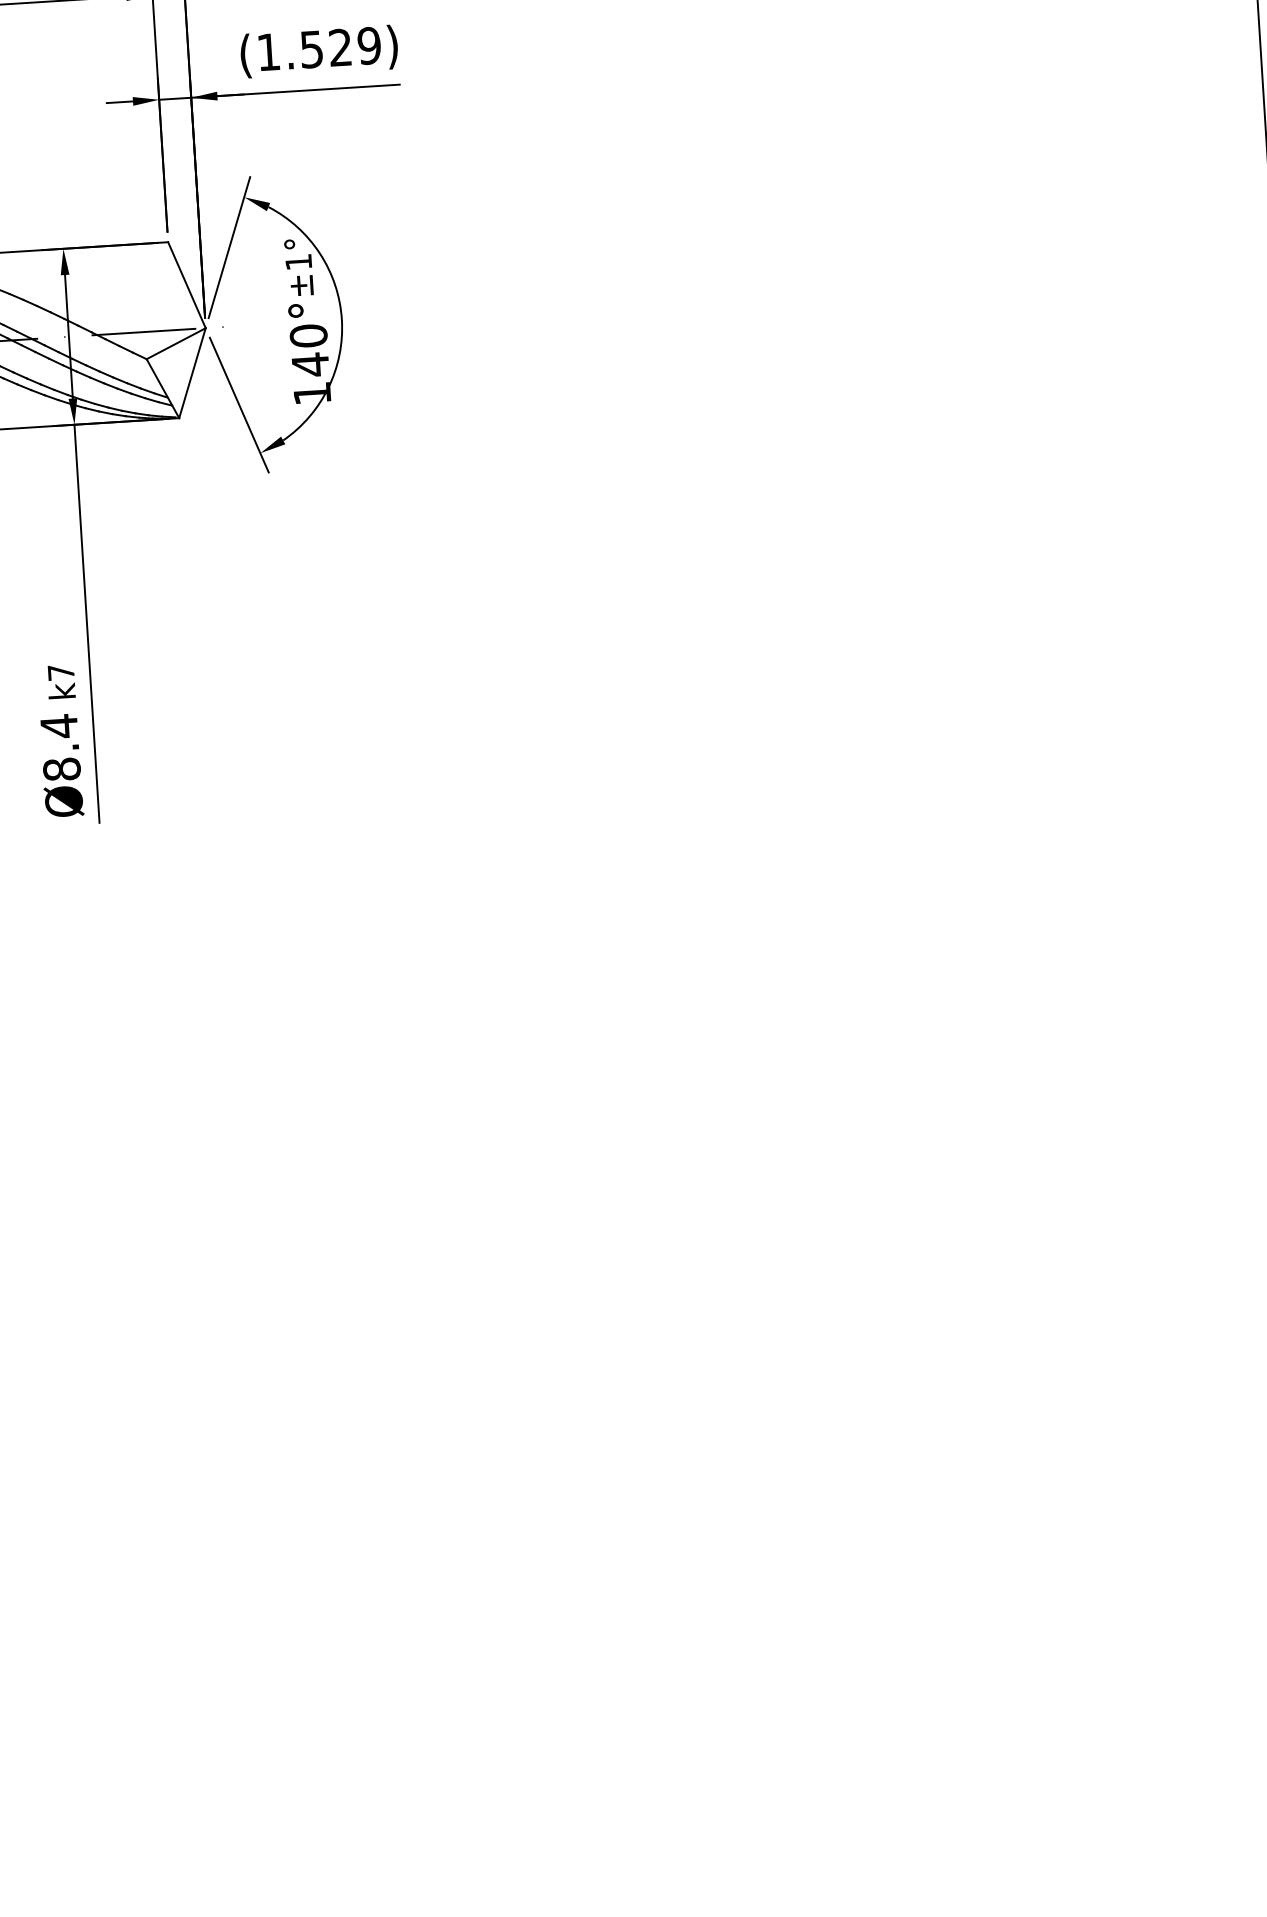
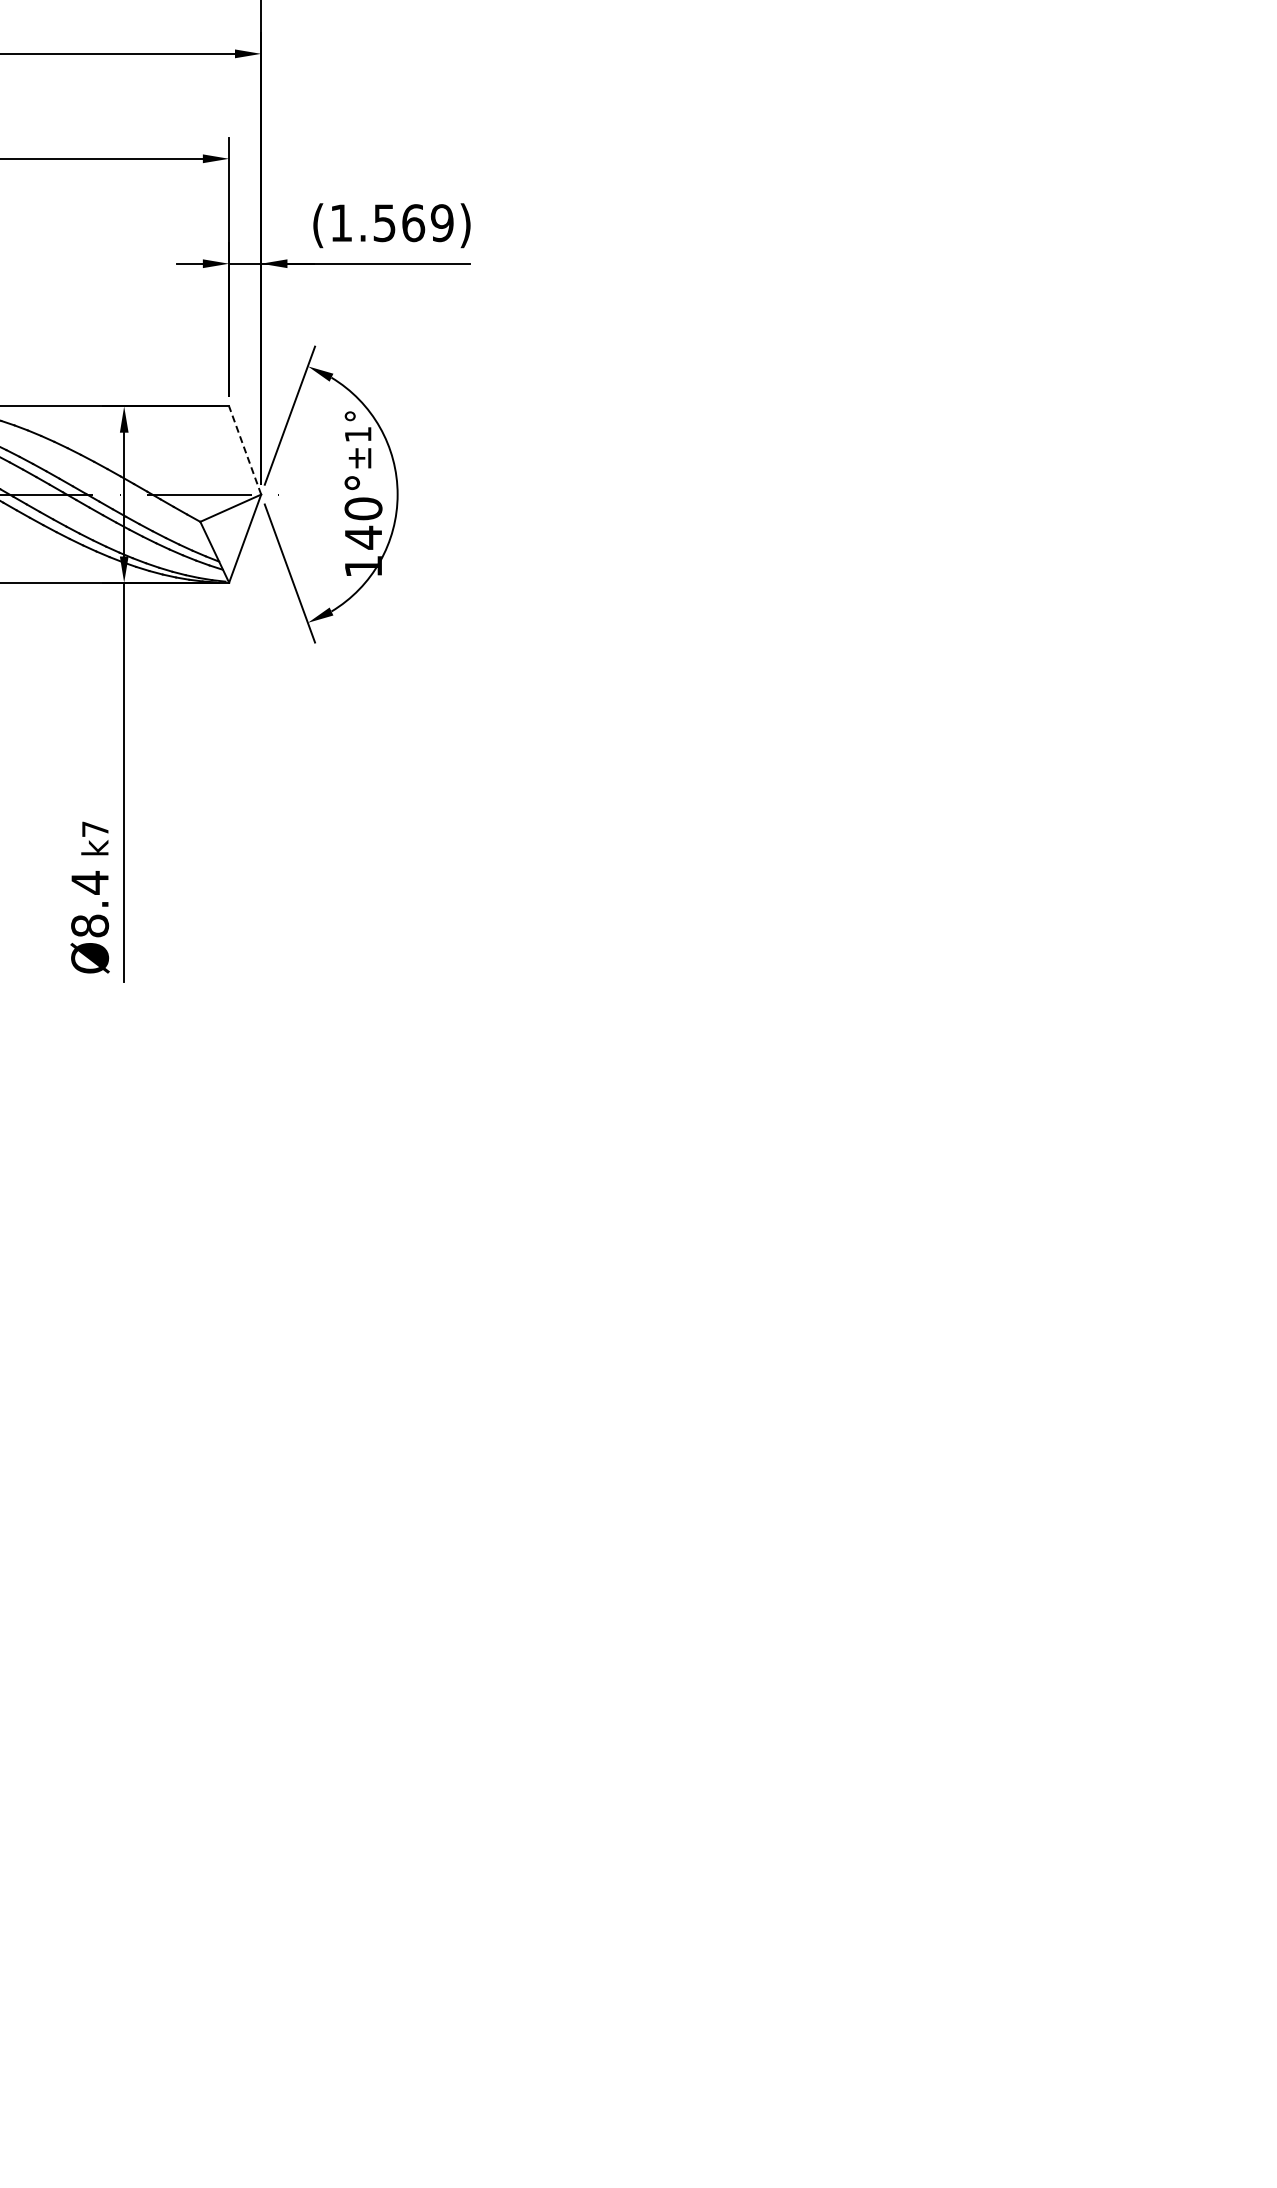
text: (340, 48) -> (413, 223), (1.529) -> (1.569)
line: (187, 285) -> (245, 450), solid -> dashed

